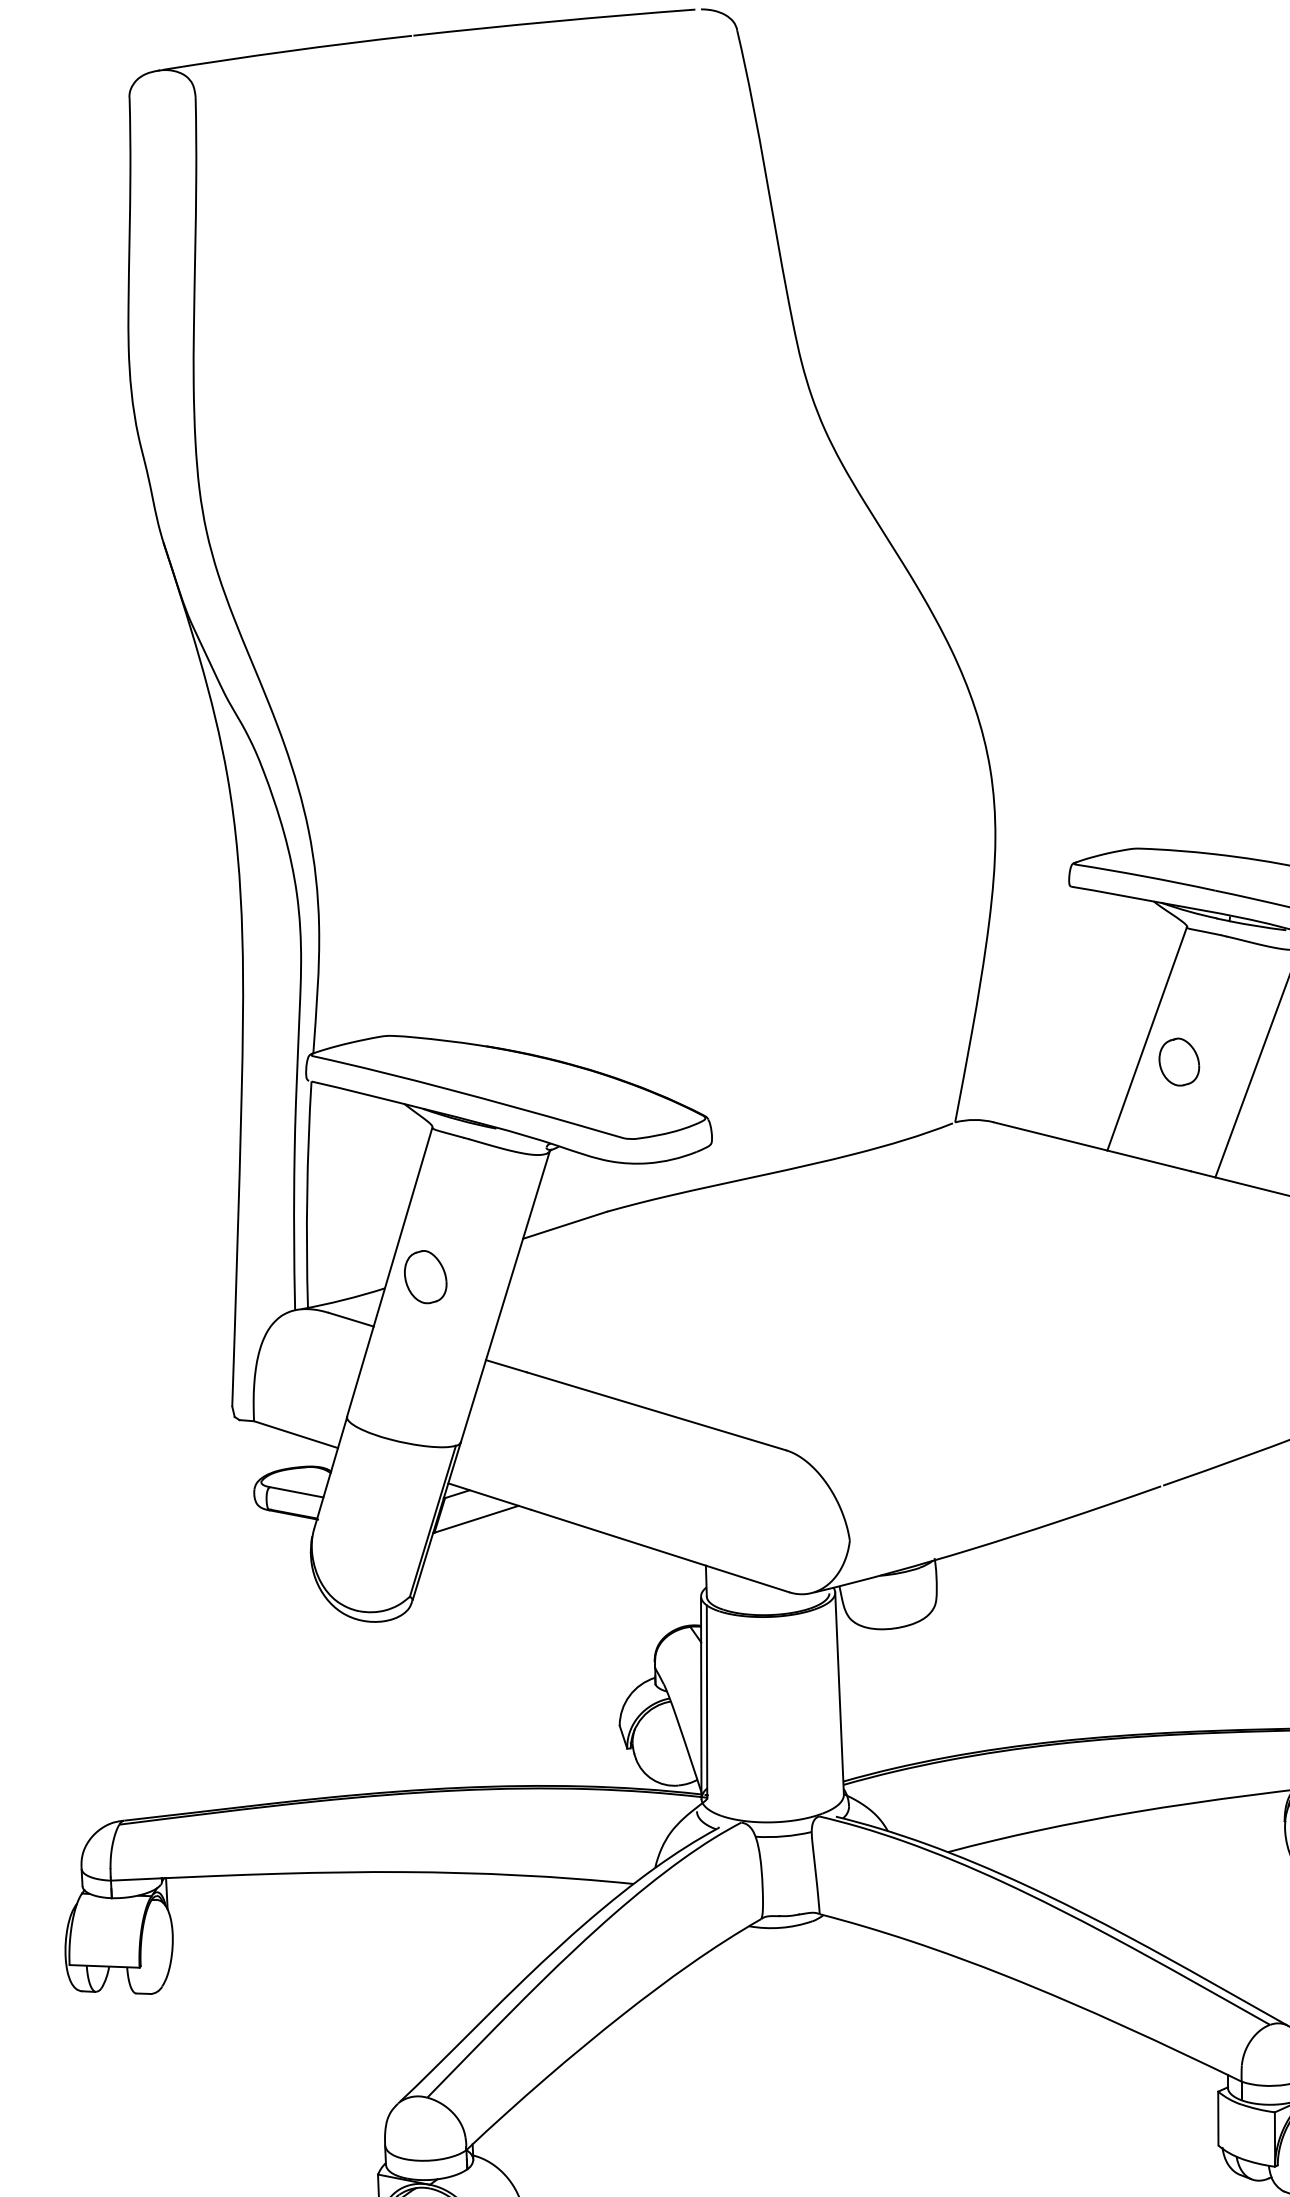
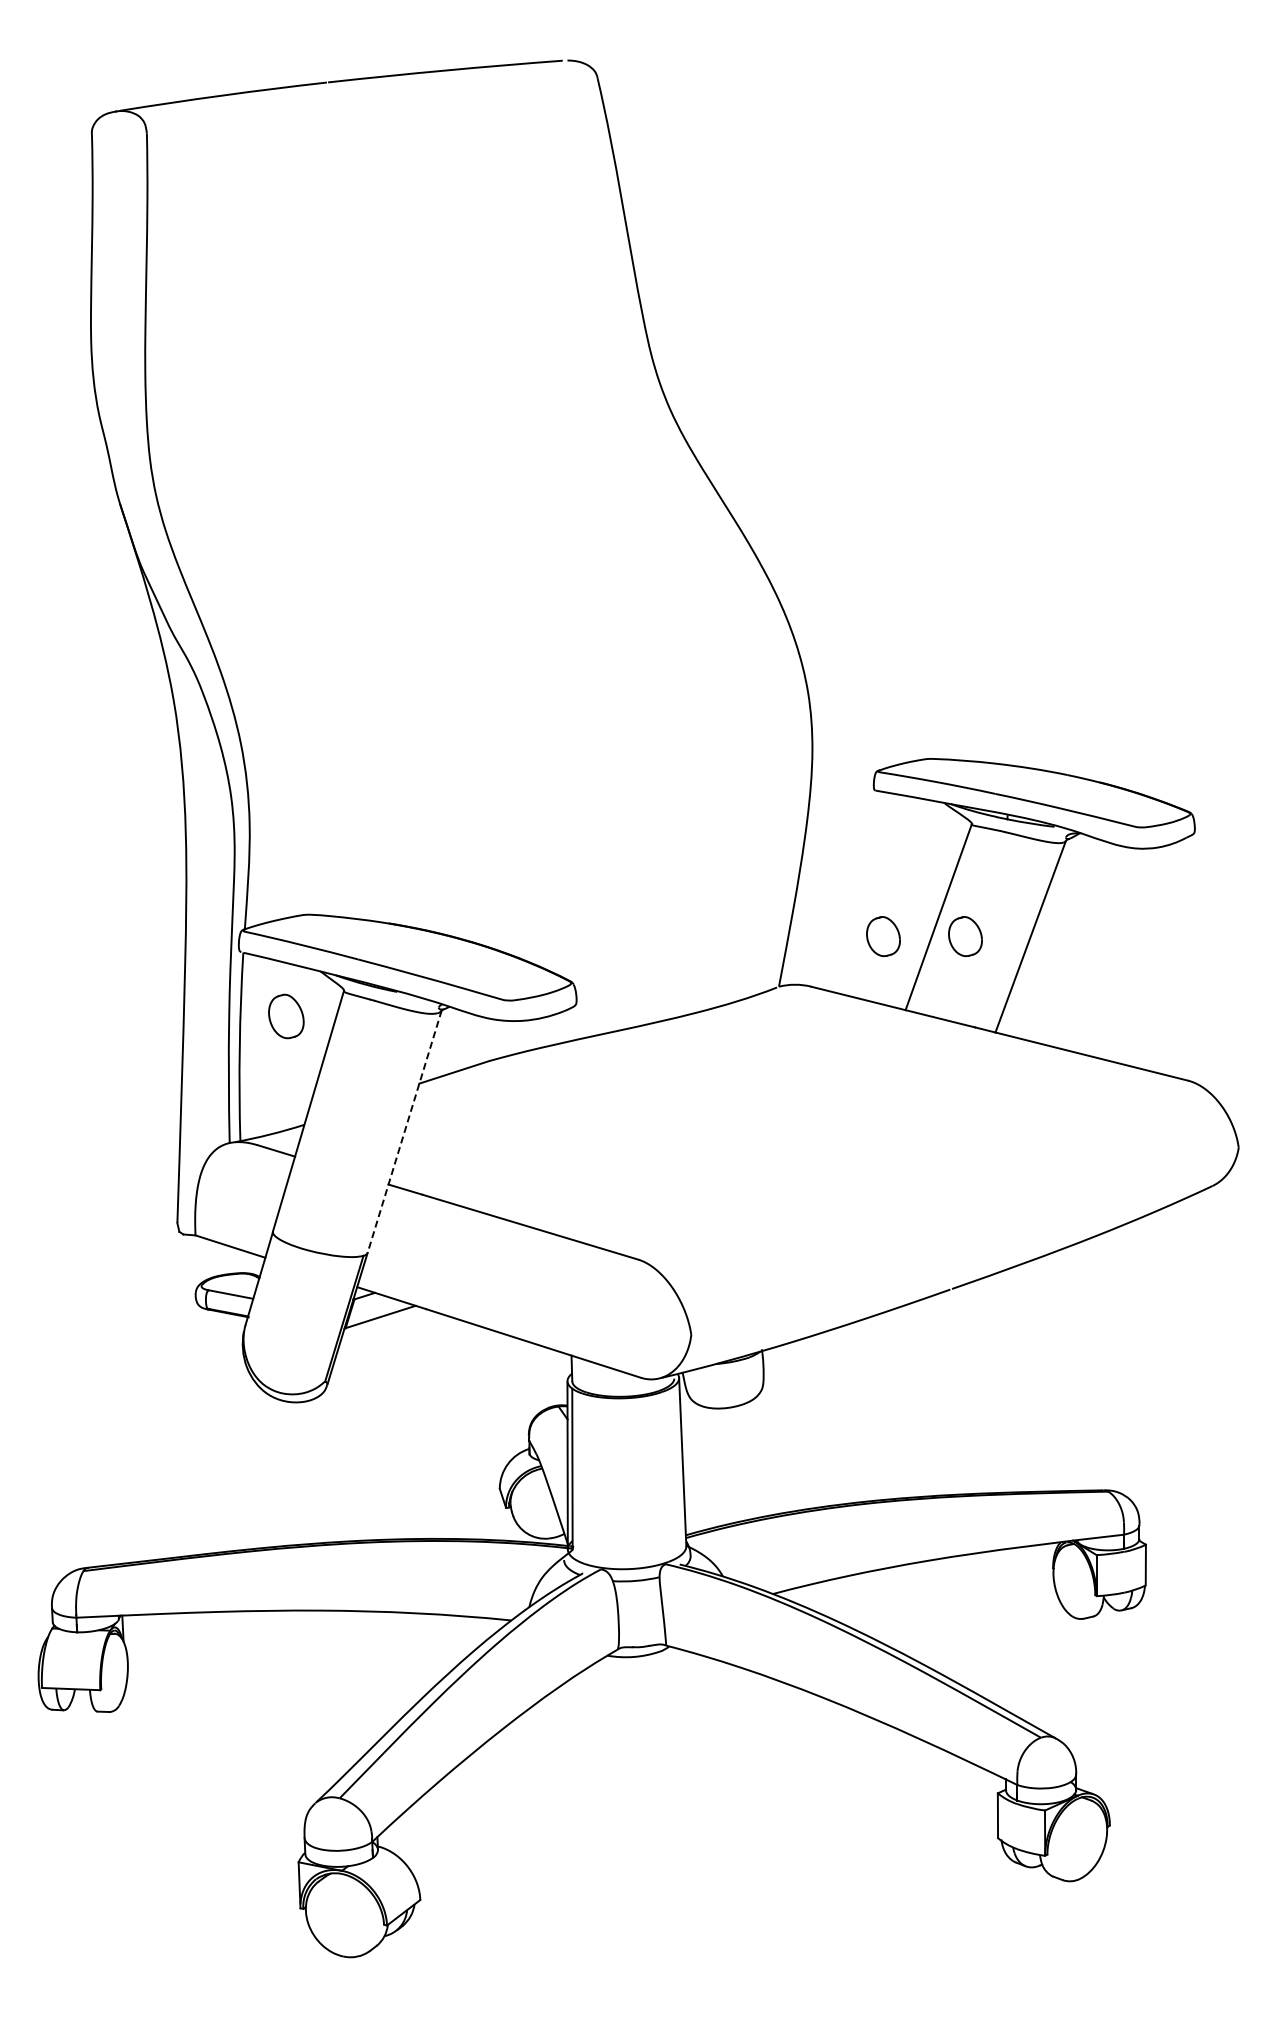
part: (1080, 1062) -> (883, 936), added
part: (425, 1277) -> (286, 1016), moved
line: (505, 1296) -> (404, 1131), solid -> dashed

